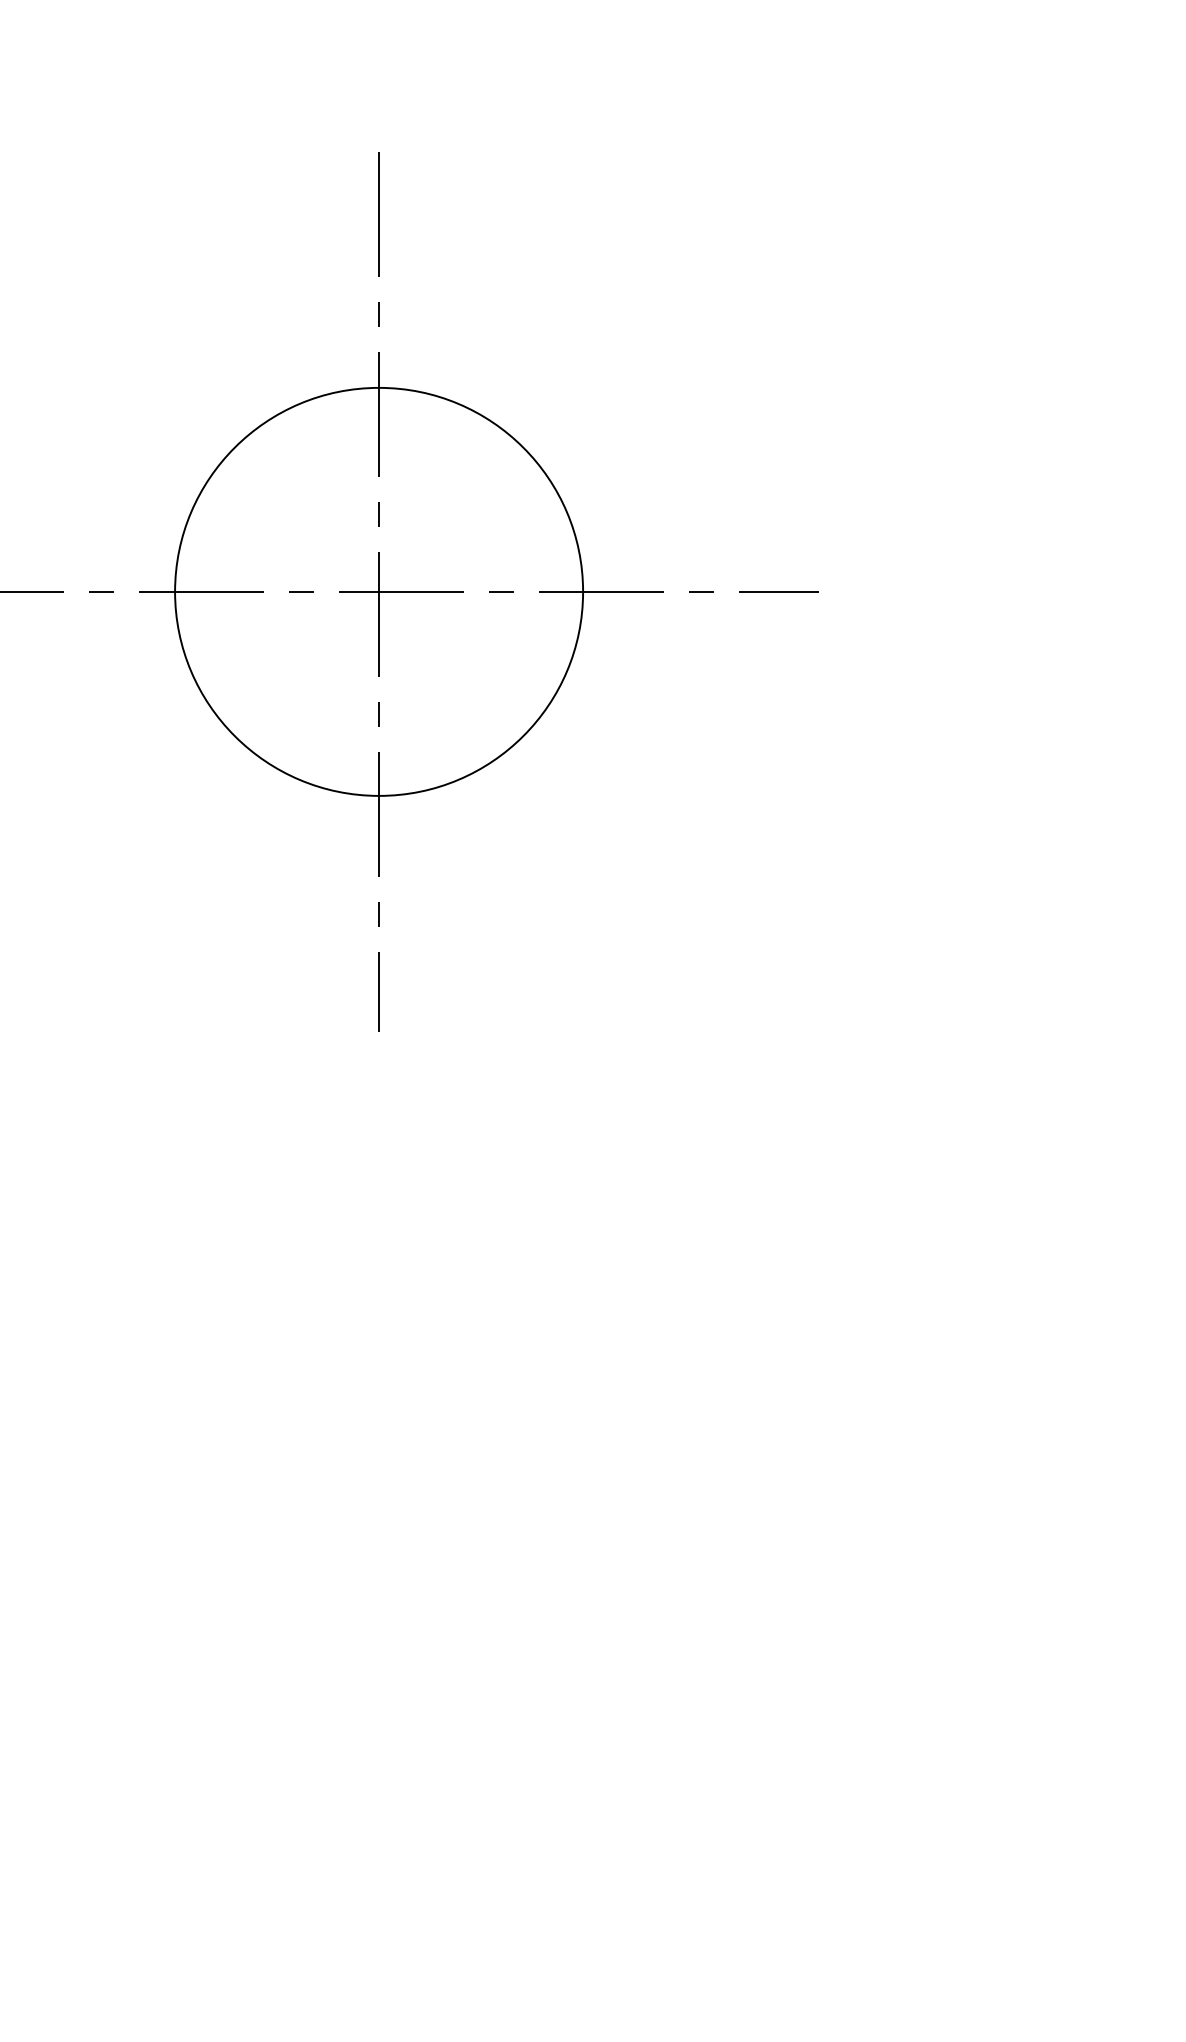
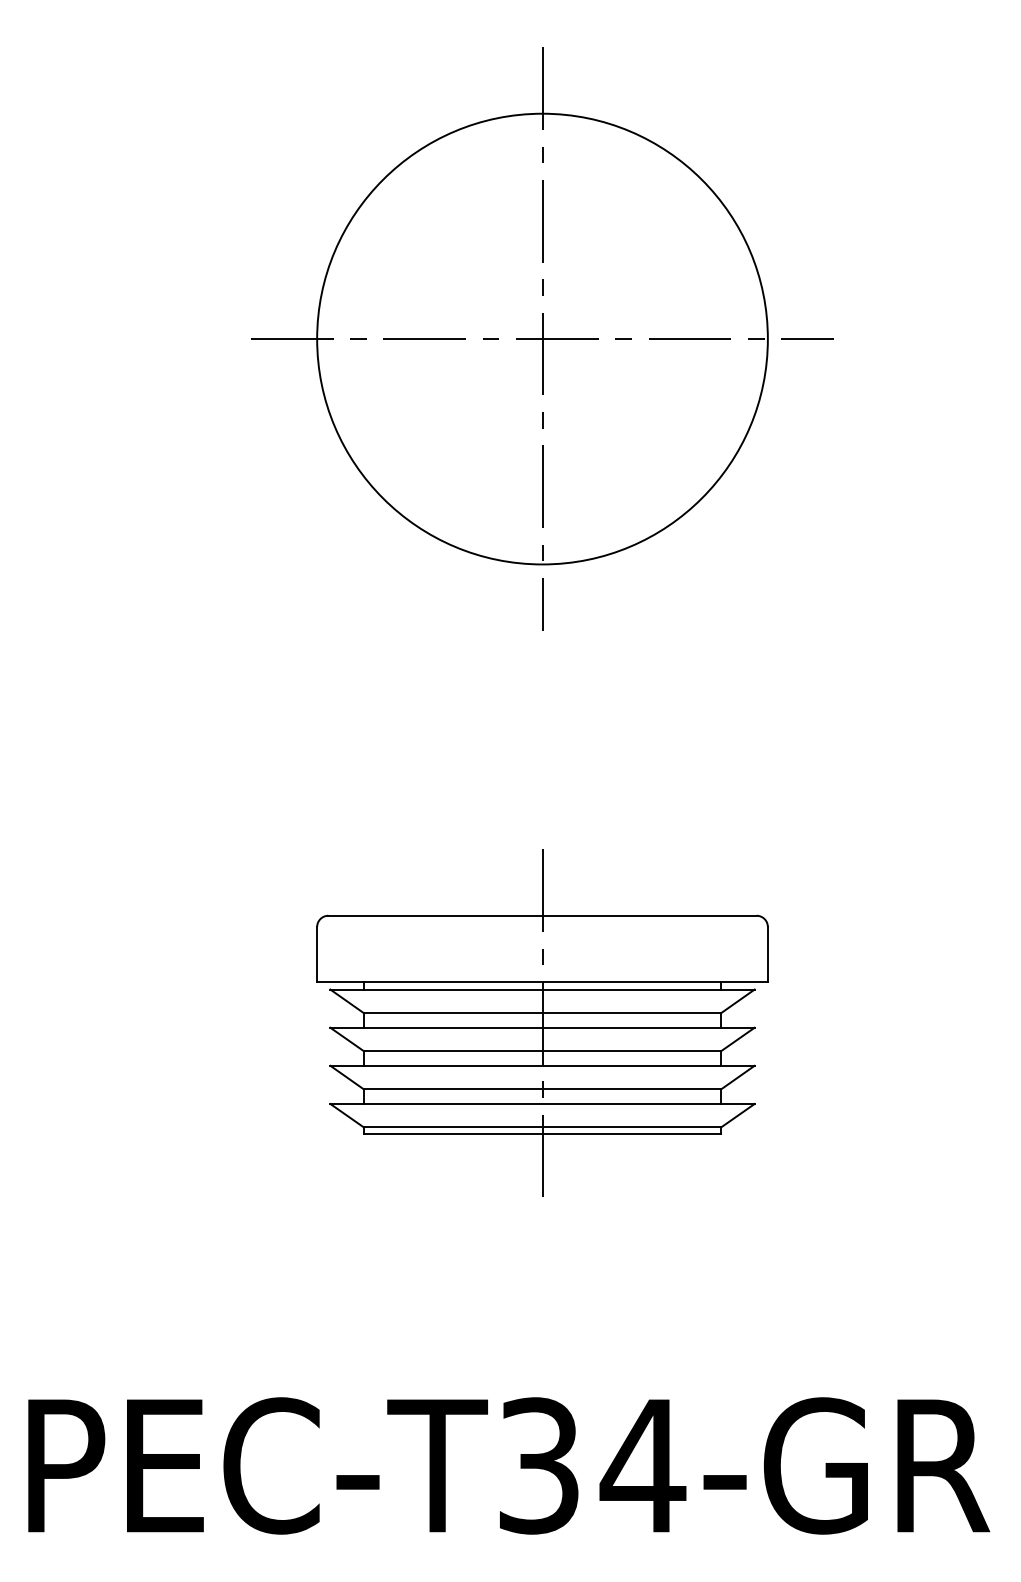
circle: (379, 590) -> (542, 338), size x1.67
part: (379, 1623) -> (542, 1022), added

